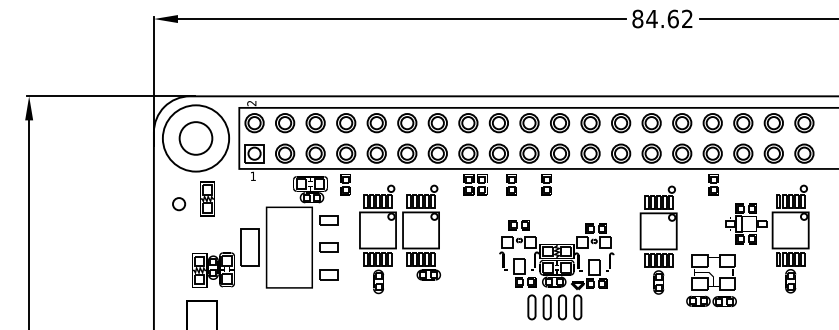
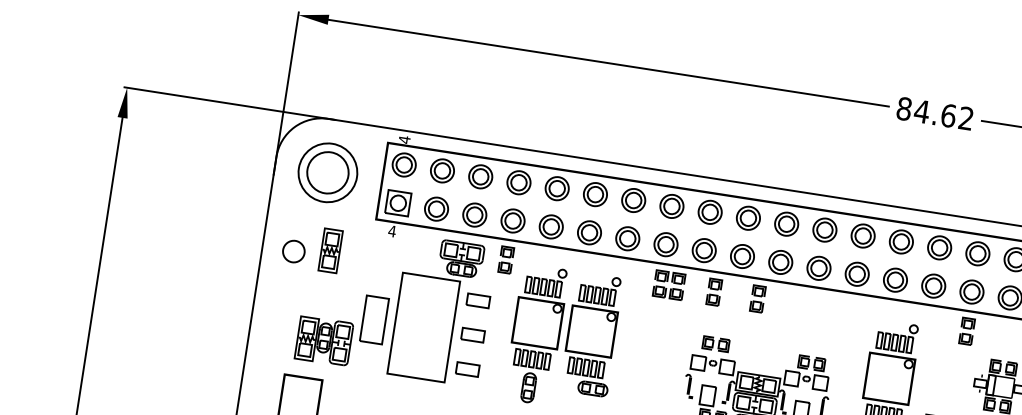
text: (251, 103) -> (404, 139), 2 -> 4
circle: (195, 138) -> (327, 172), size x0.7
text: (253, 175) -> (392, 230), 1 -> 4
circle: (179, 204) -> (294, 252), size x1.4

